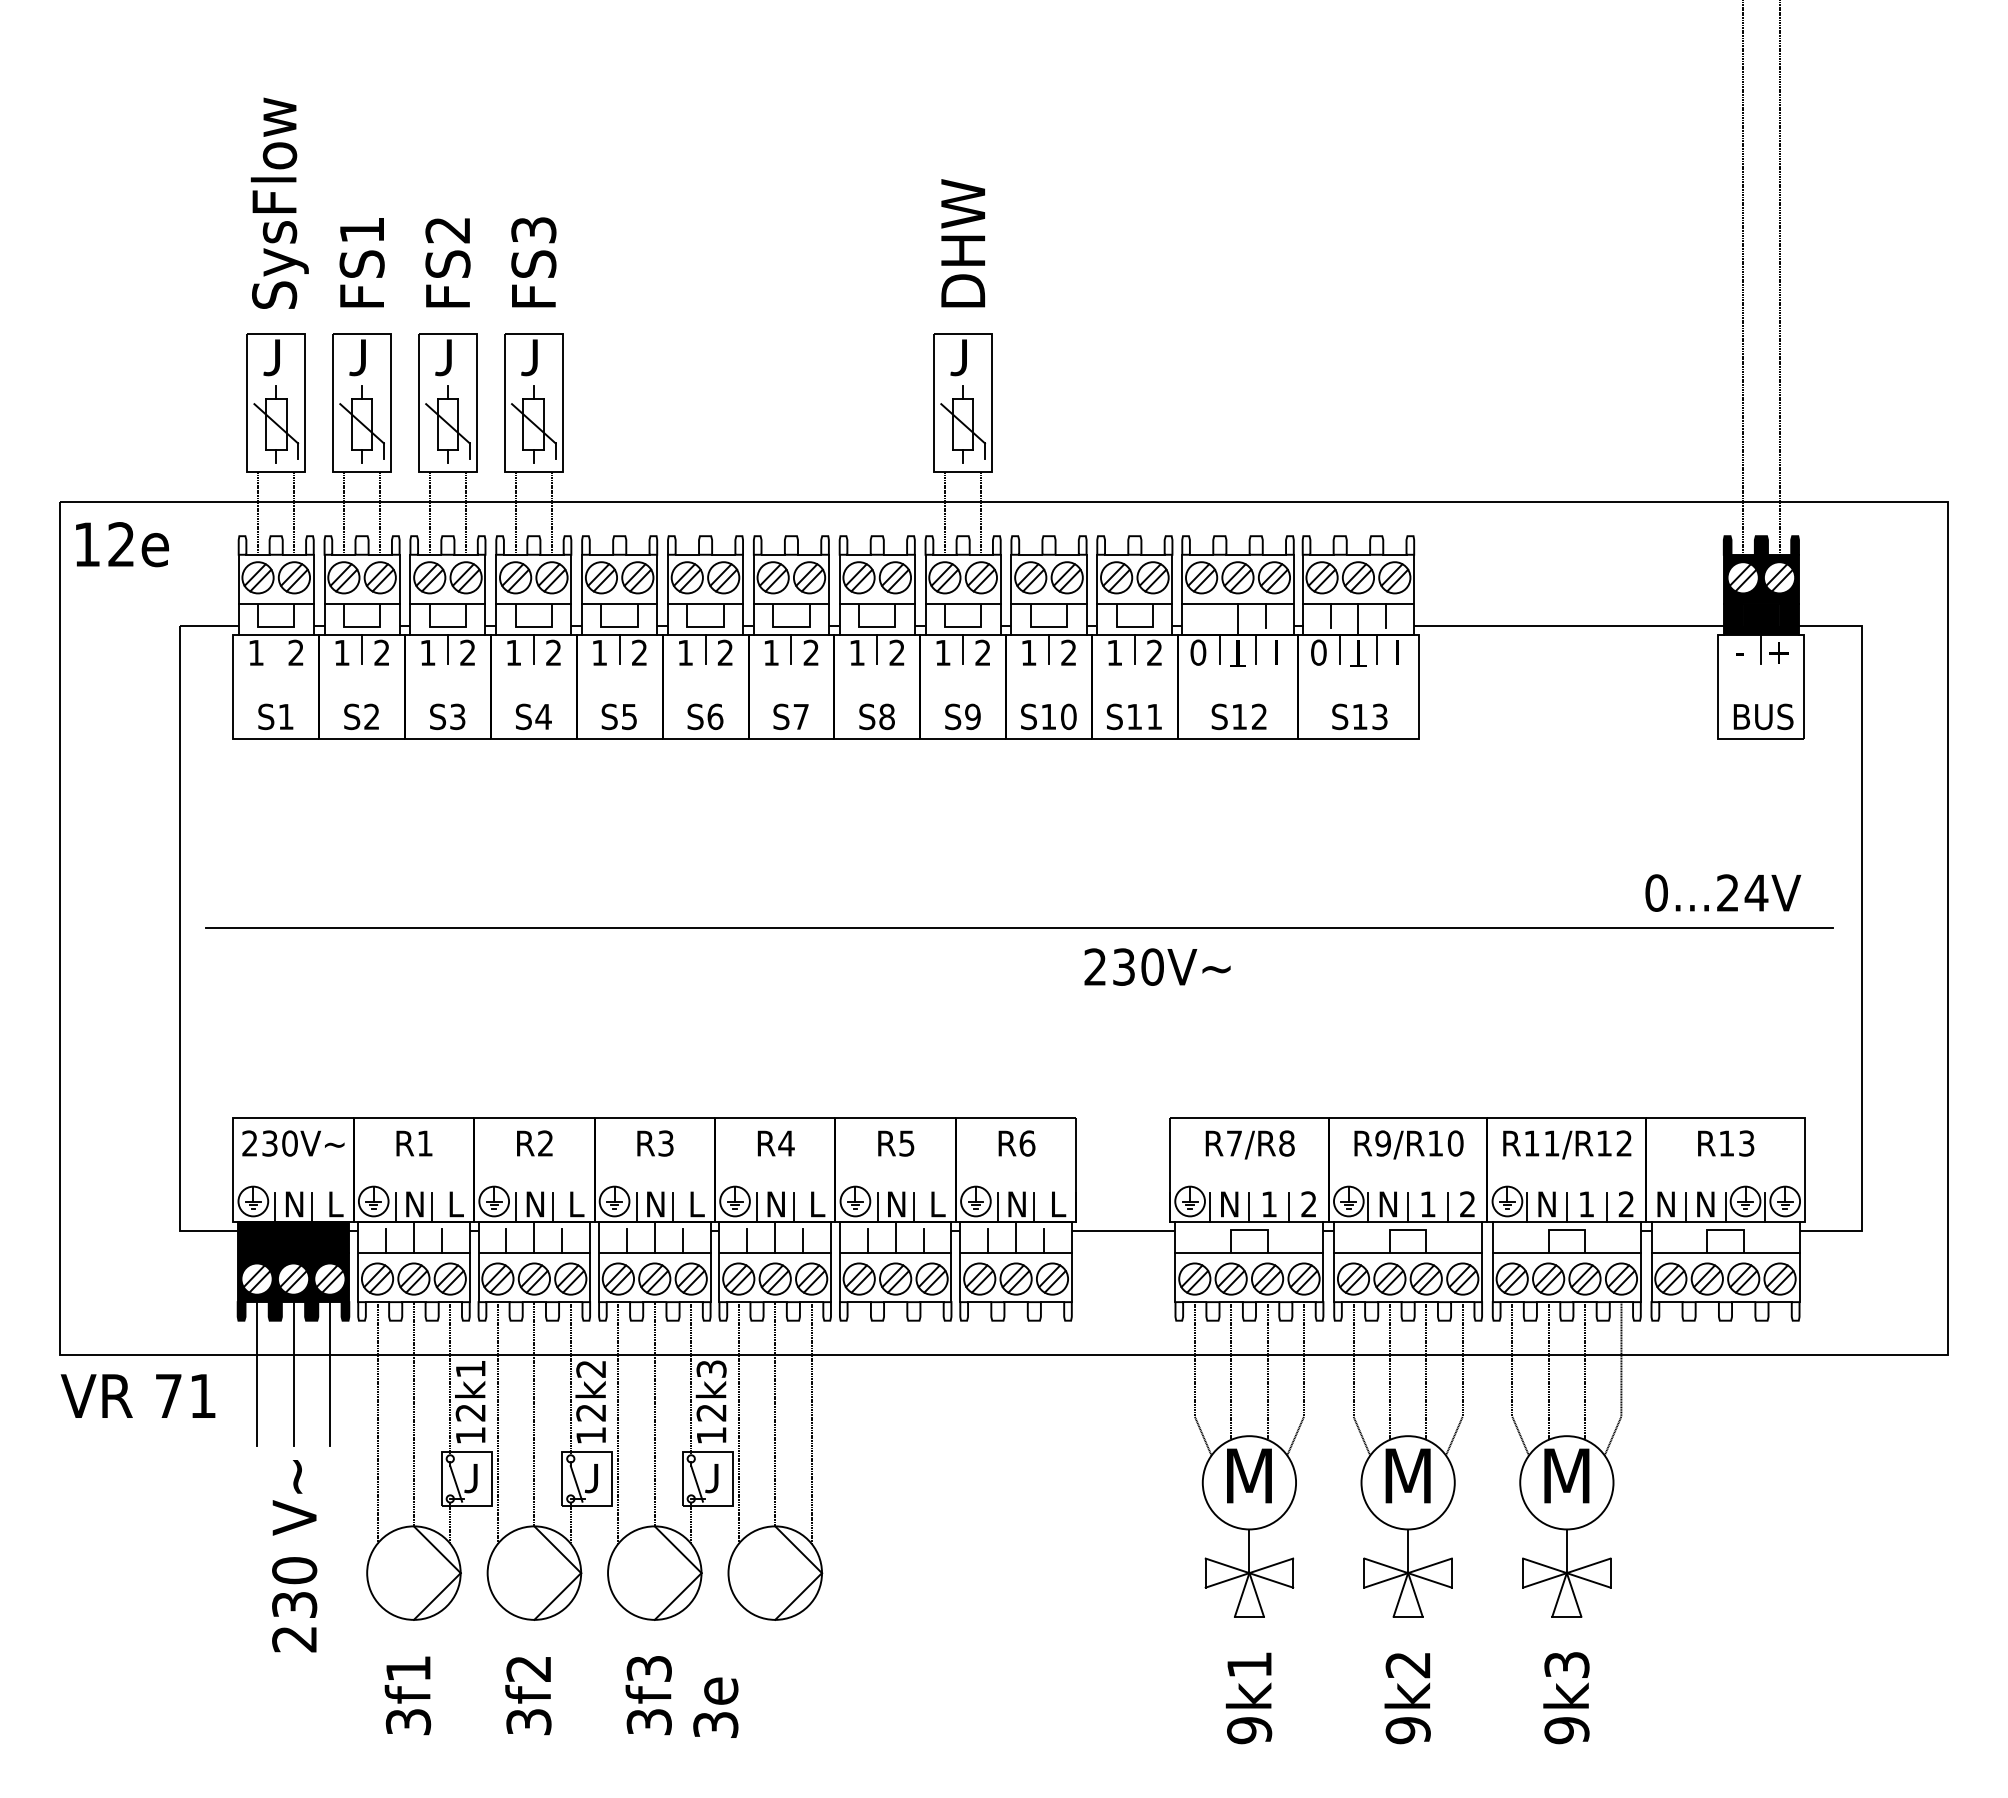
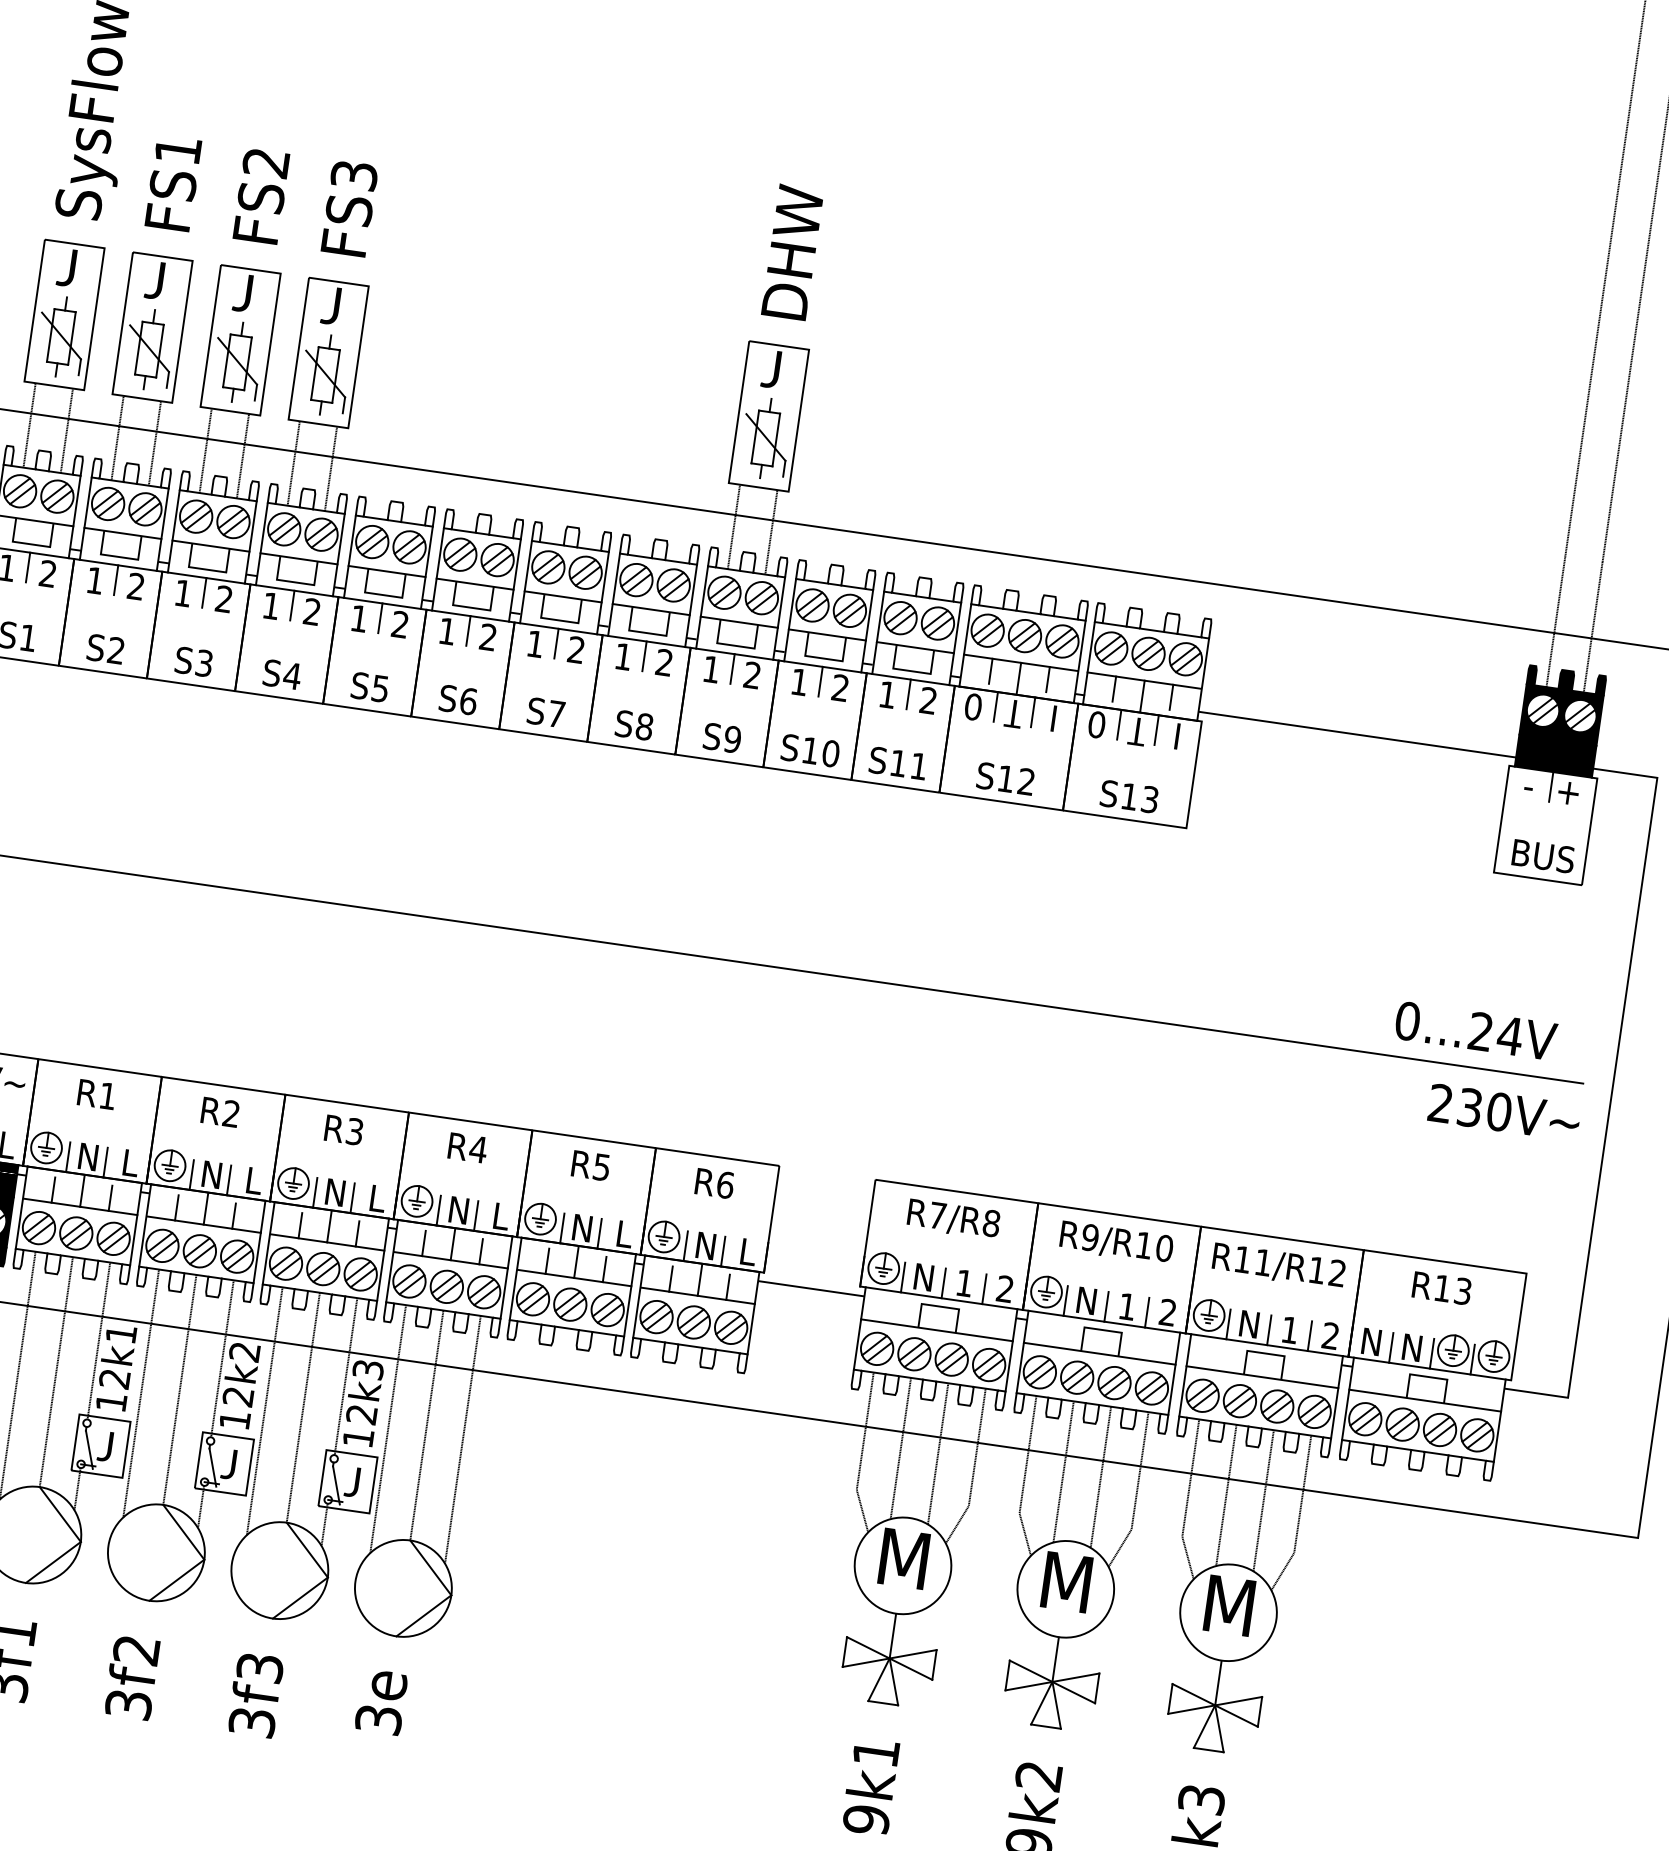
line: (1210, 615) -> (991, 670), added
line: (276, 649) -> (28, 567), added
text: (1157, 966) -> (1504, 1112), moved
text: (715, 1707) -> (381, 1701), moved

